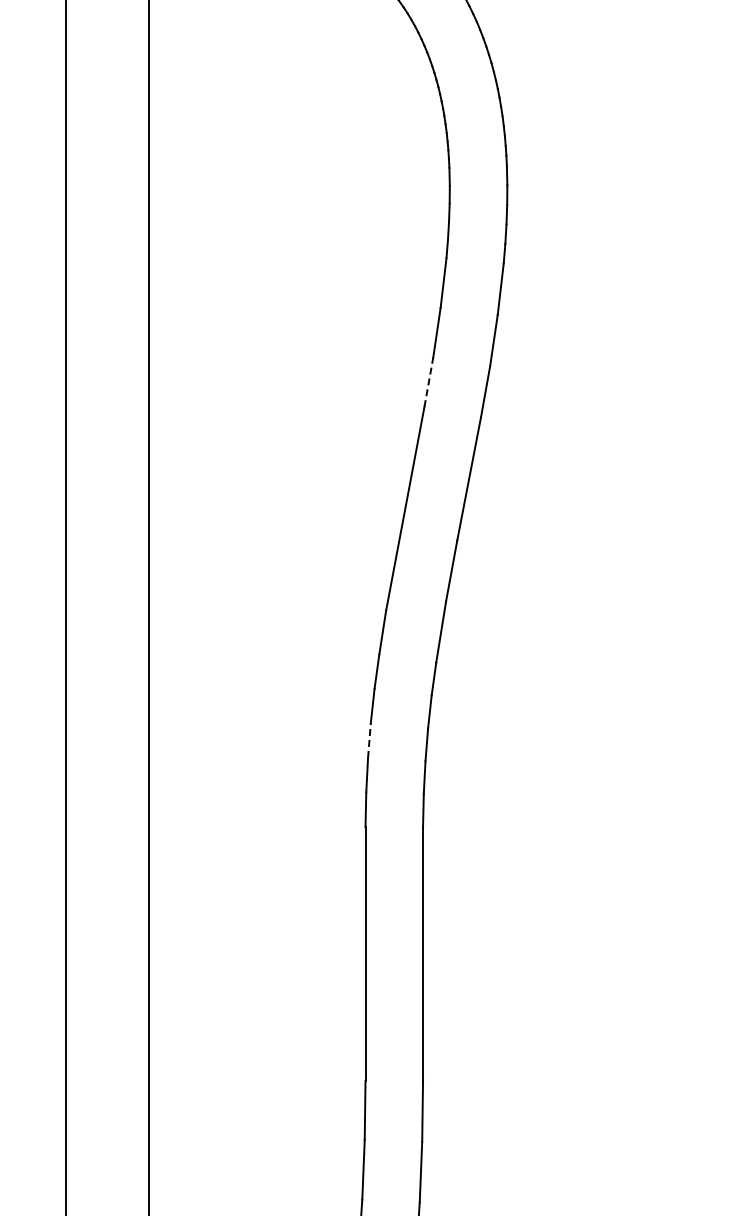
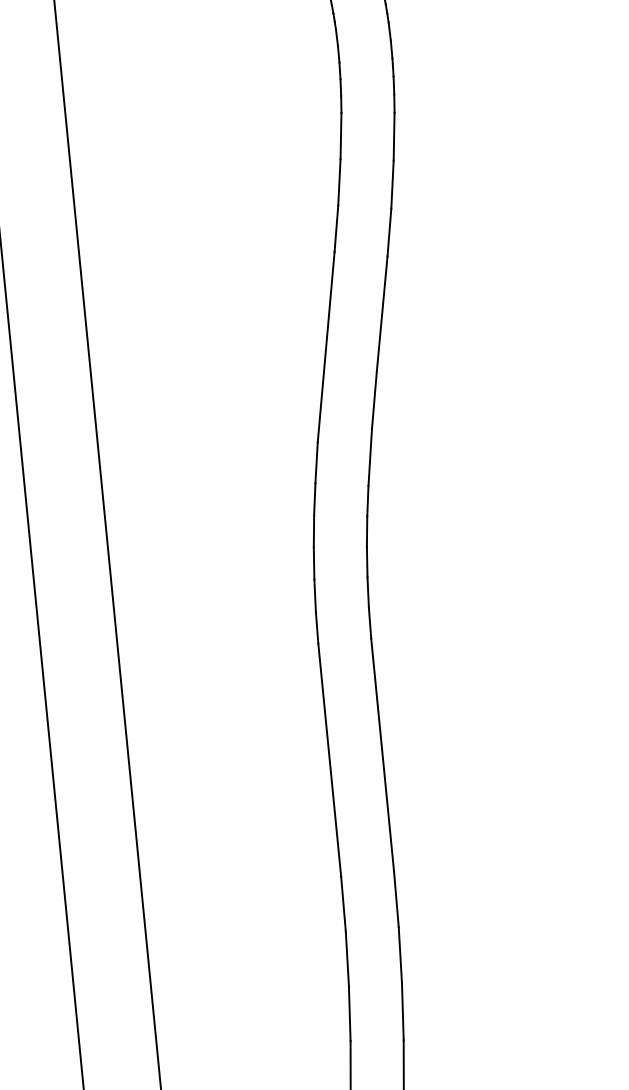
line: (428, 381) -> (336, 228), dashed -> solid
line: (369, 740) -> (314, 563), dashed -> solid

